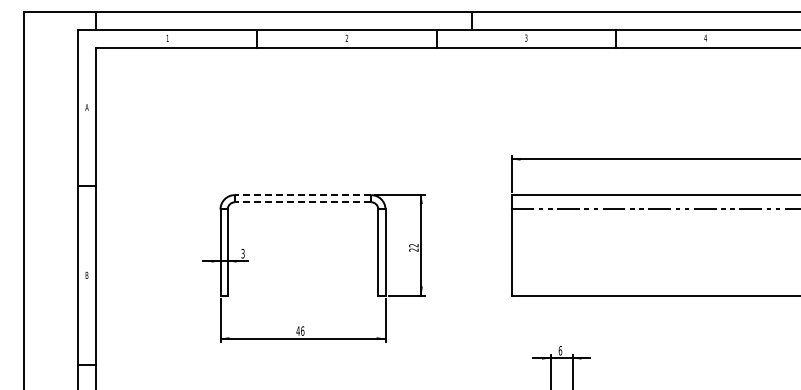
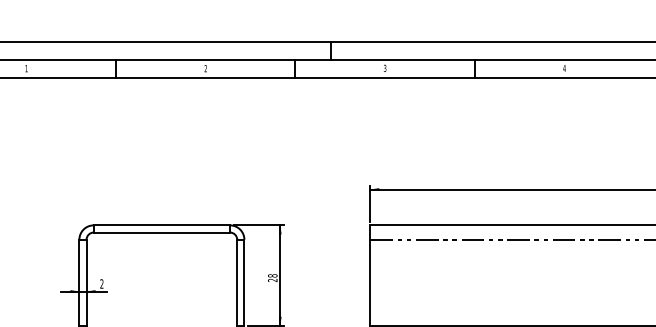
line: (302, 195) -> (161, 225), dashed -> solid
line: (302, 202) -> (161, 232), dashed -> solid
text: (413, 245) -> (272, 275), 22 -> 28
text: (242, 254) -> (101, 284), 3 -> 2

